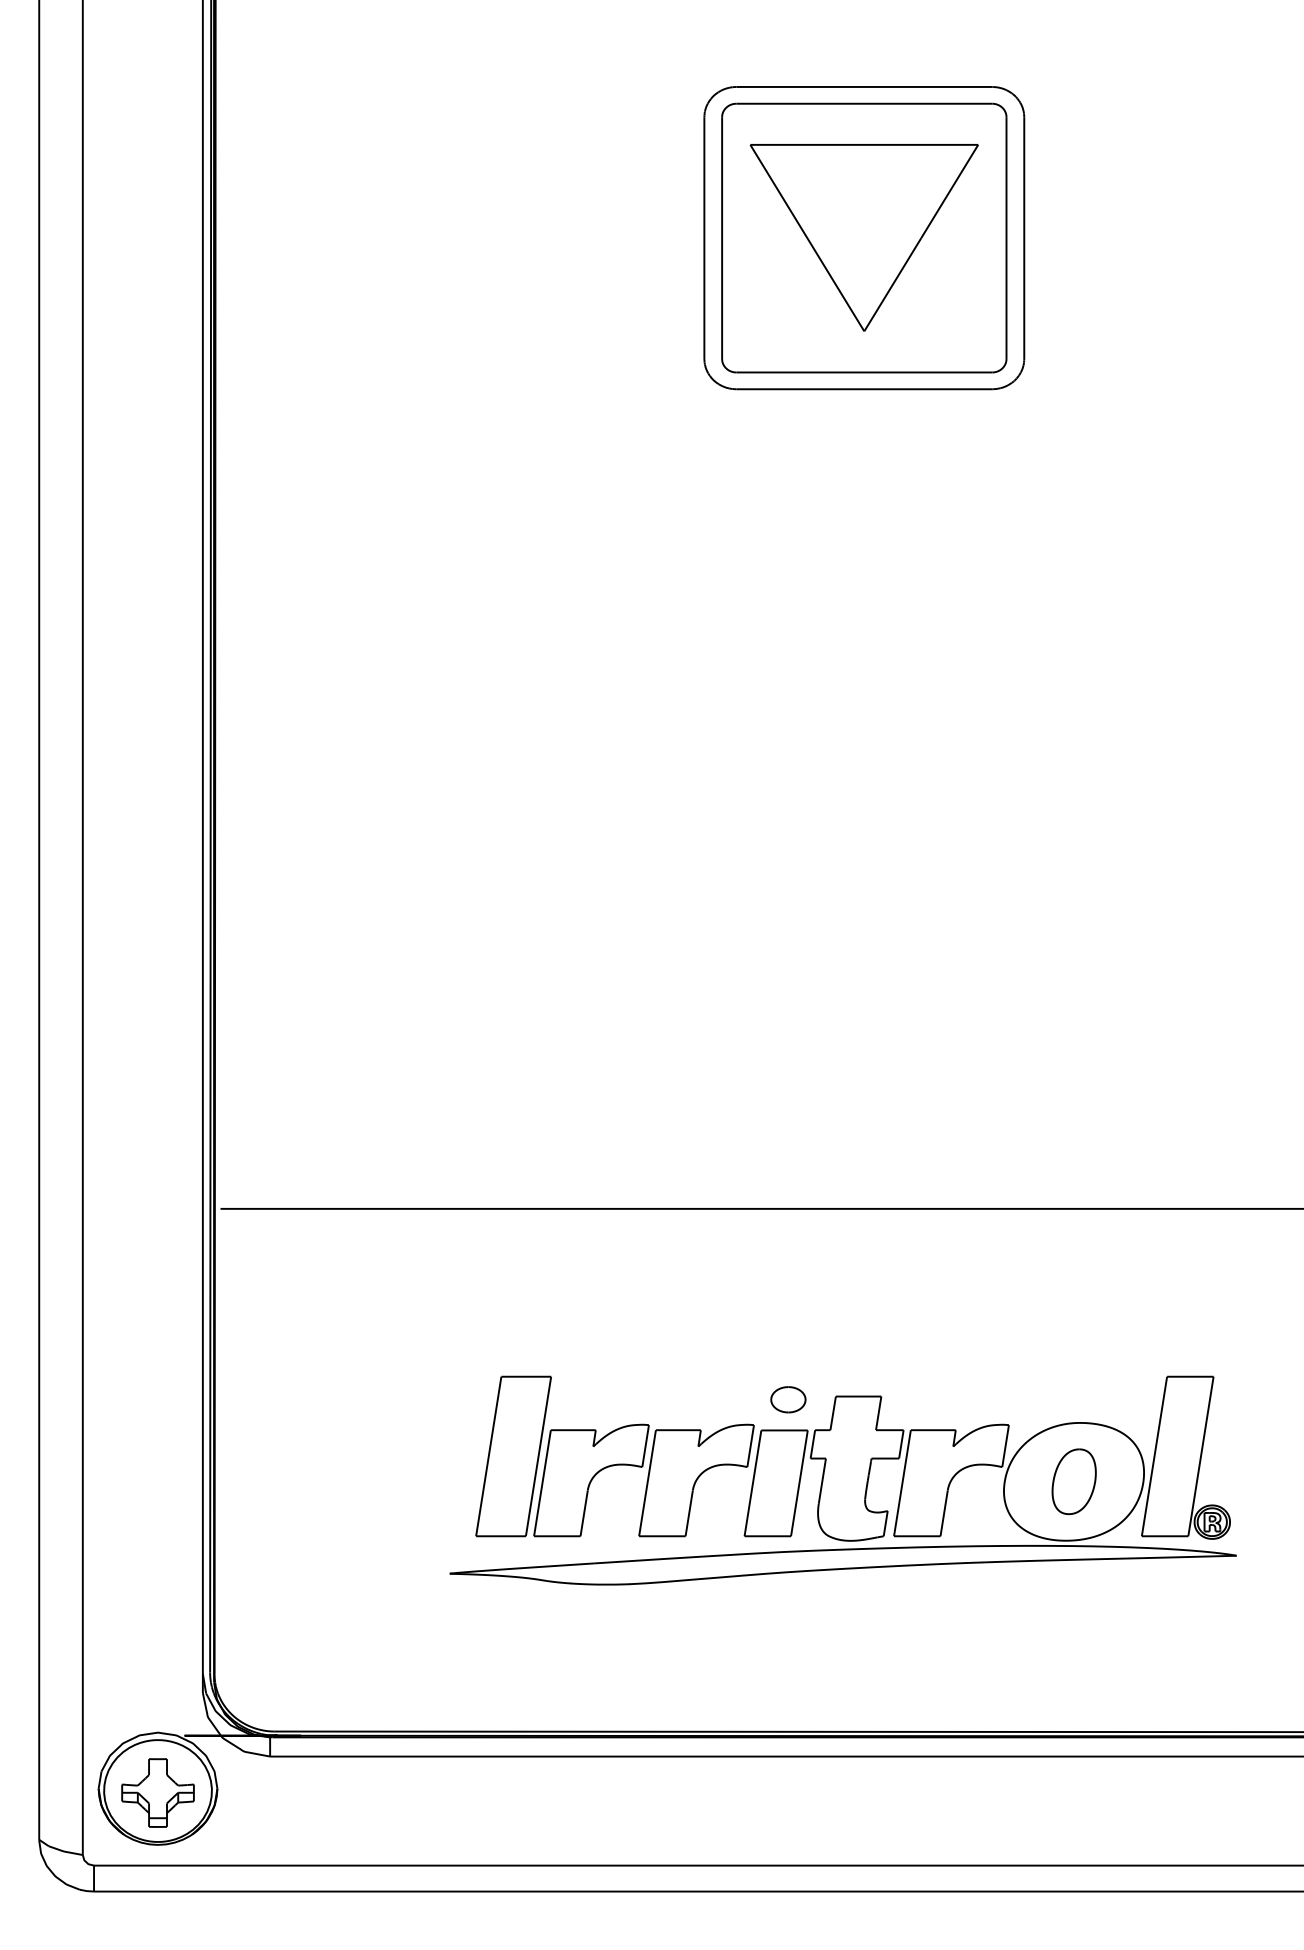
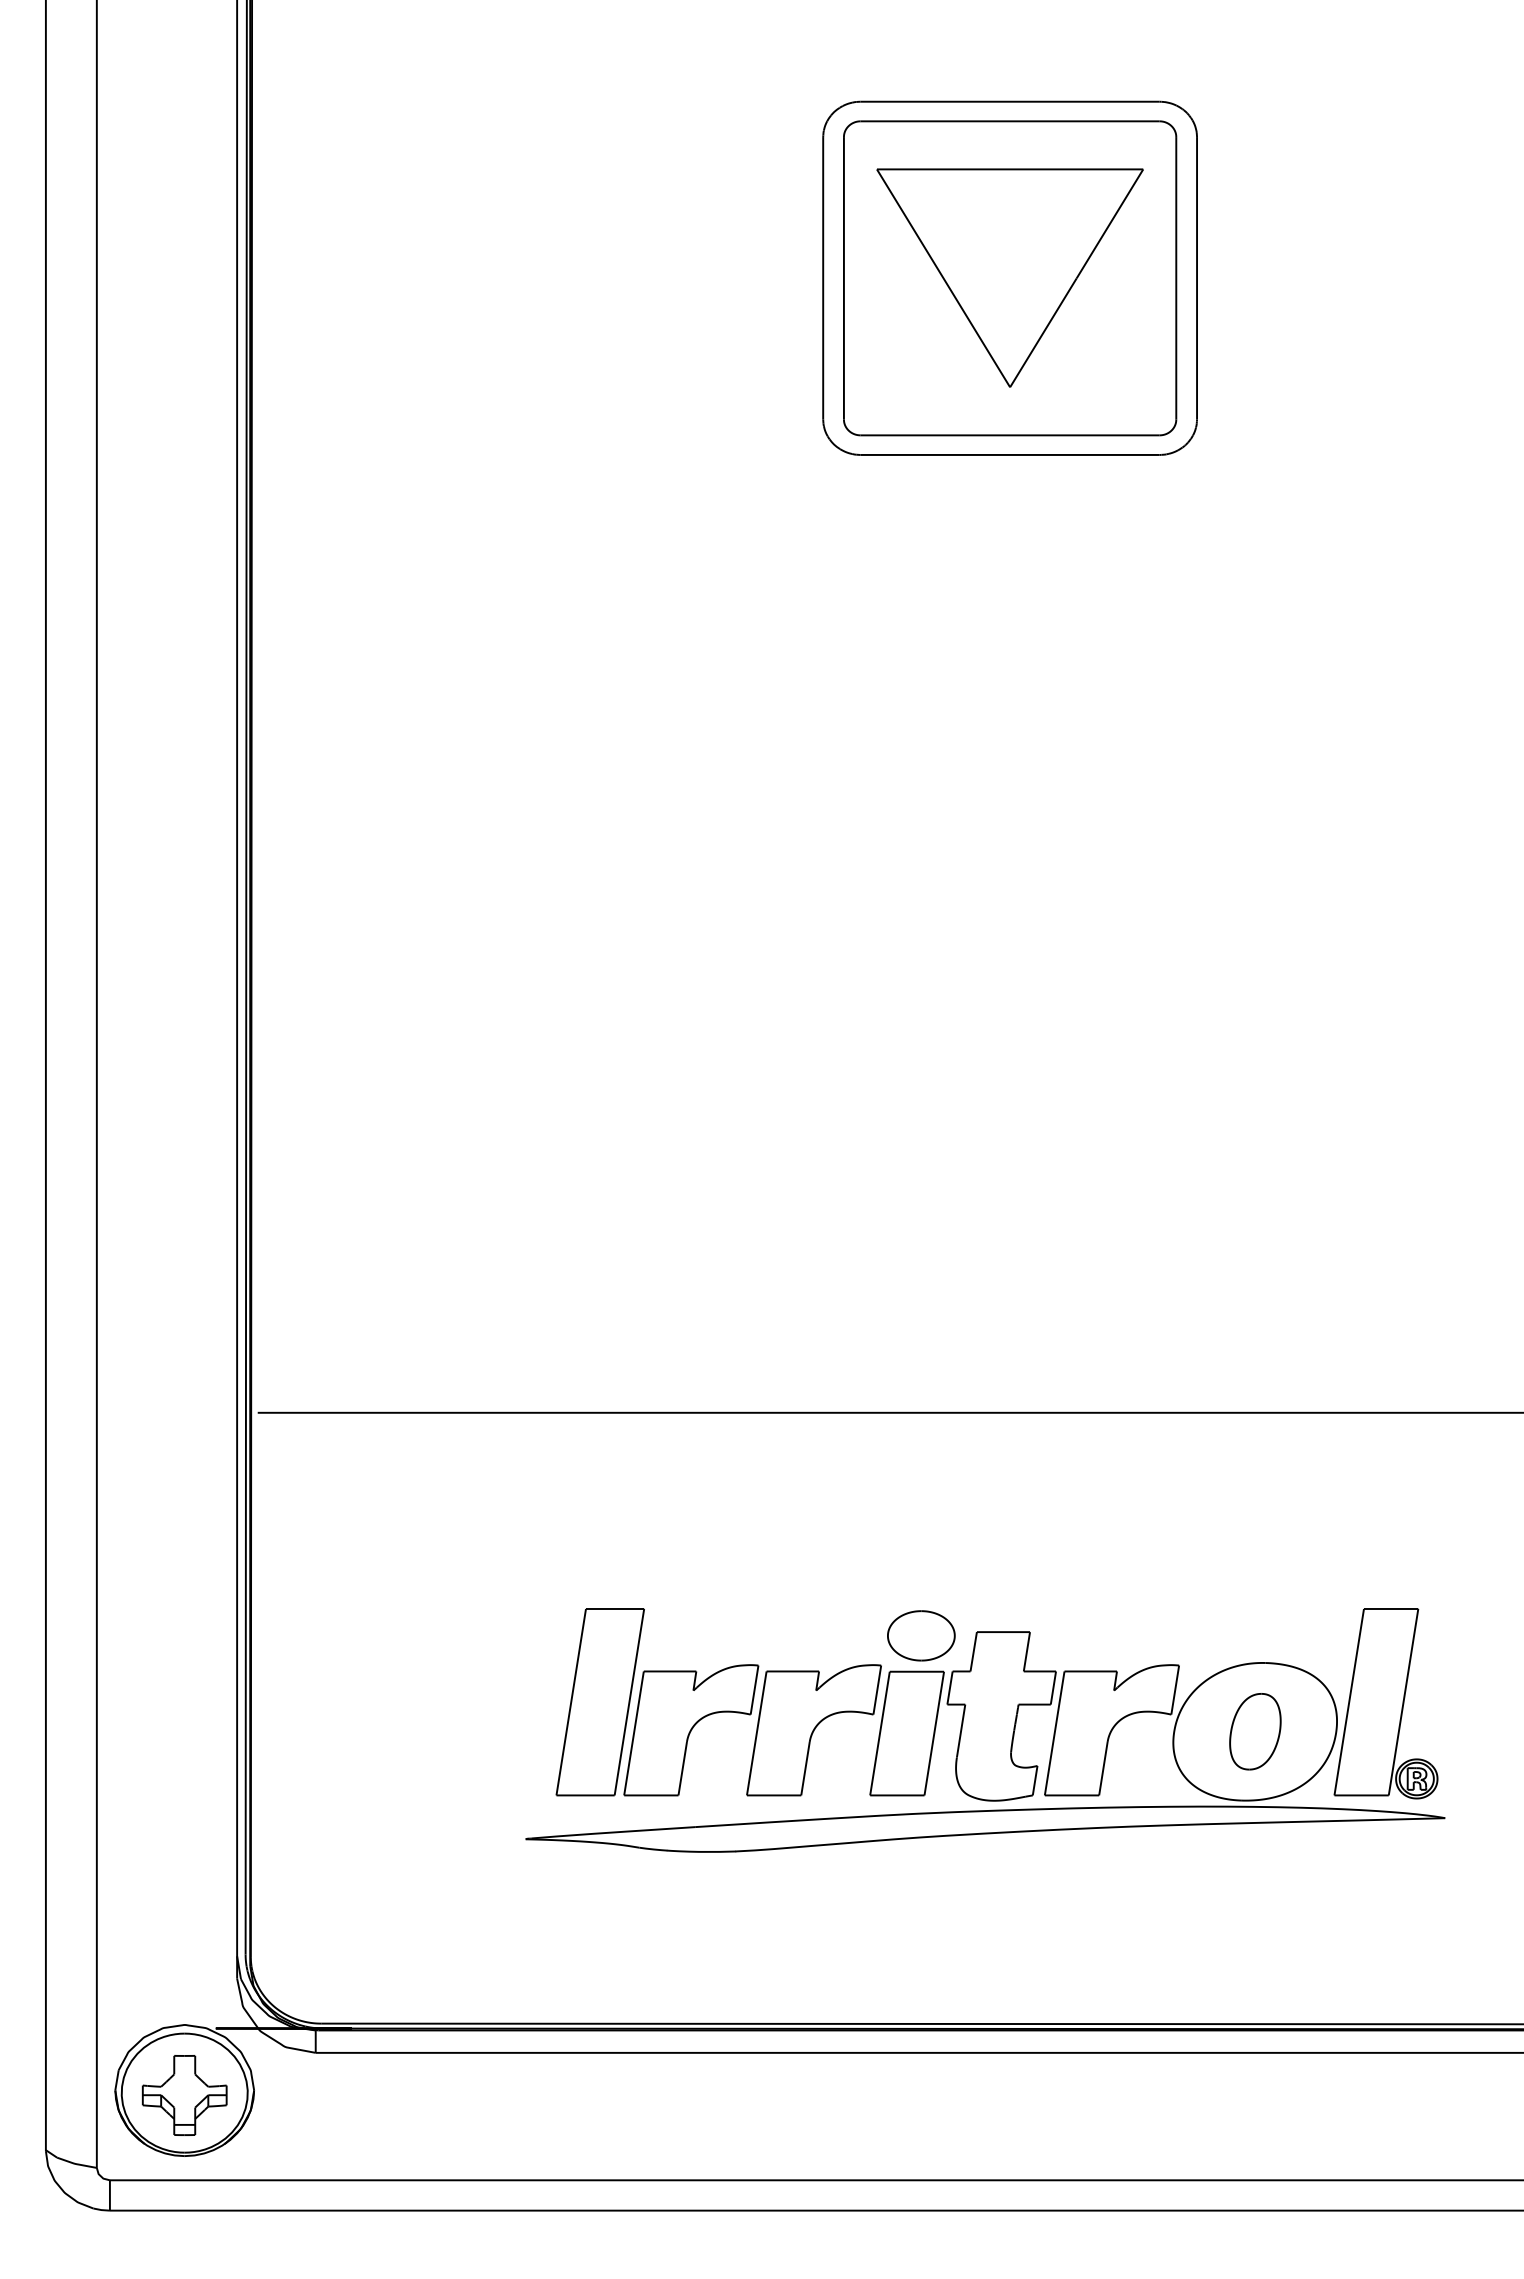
part: (788, 1399) -> (921, 1635), size x1.67

